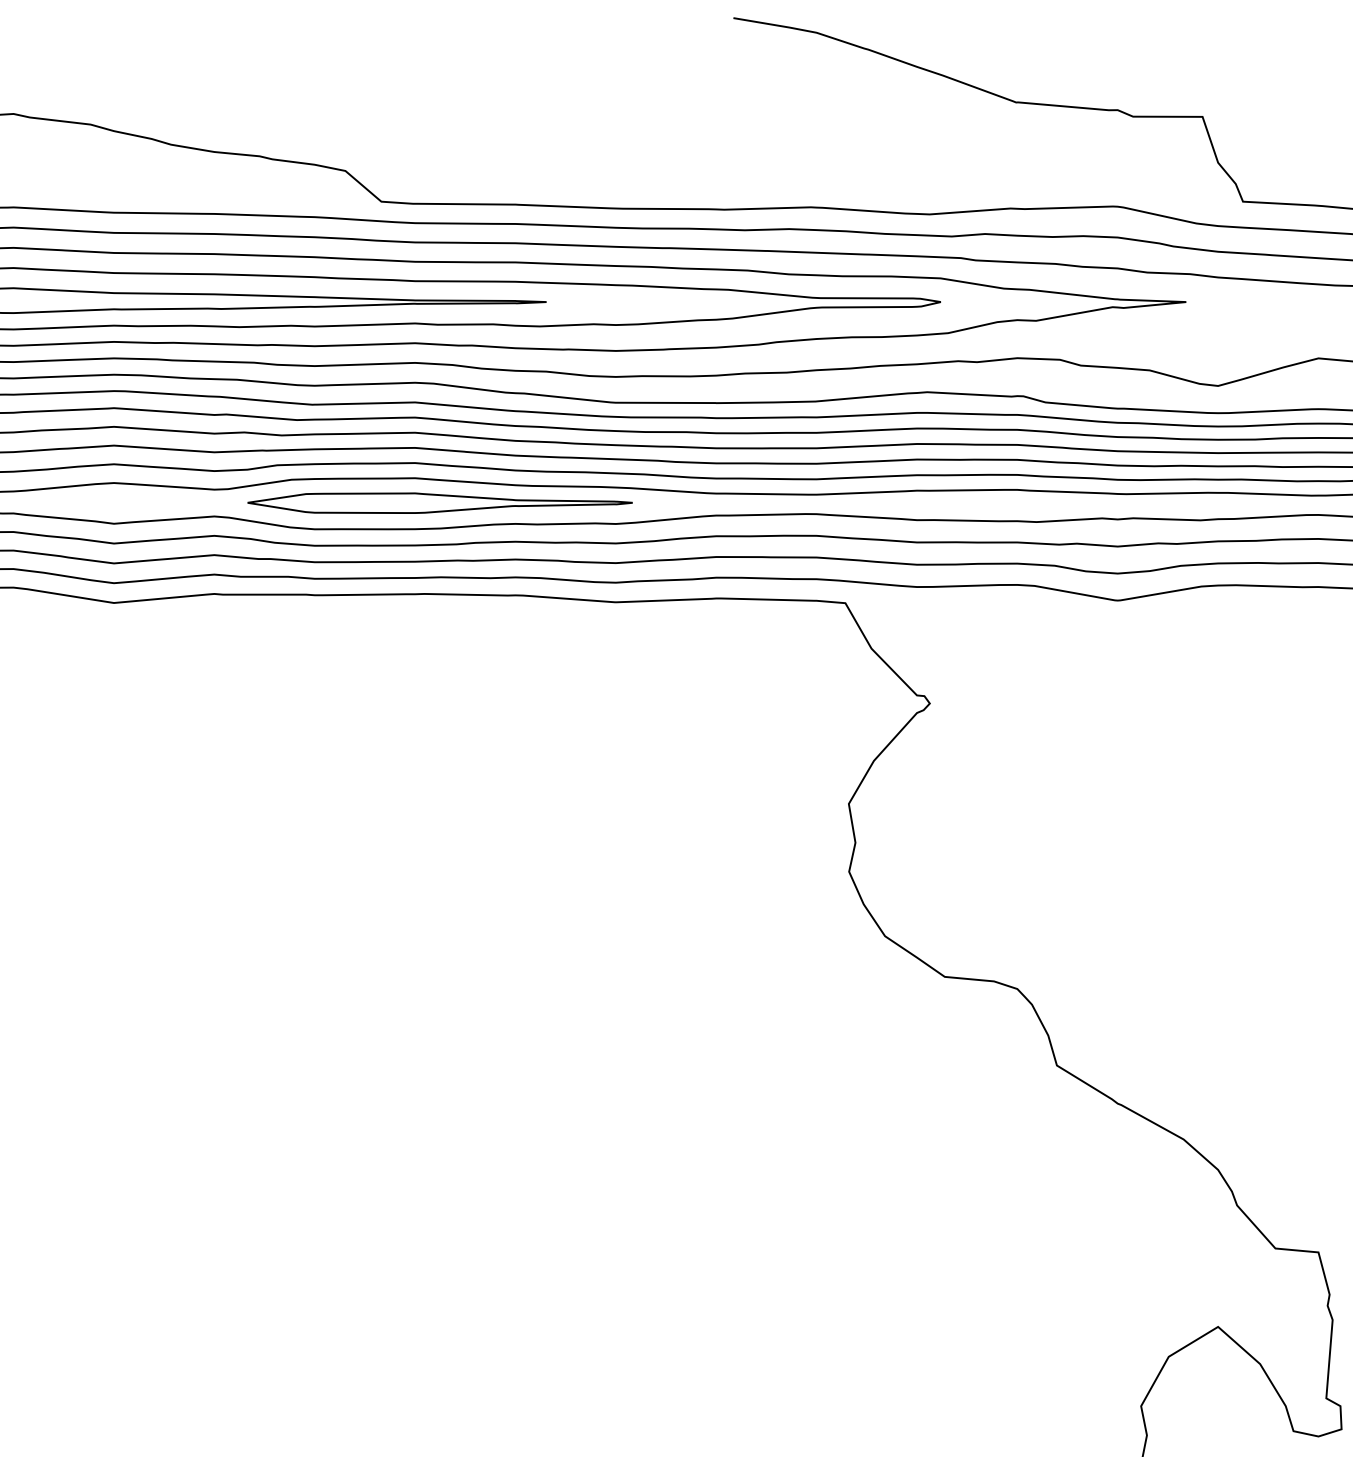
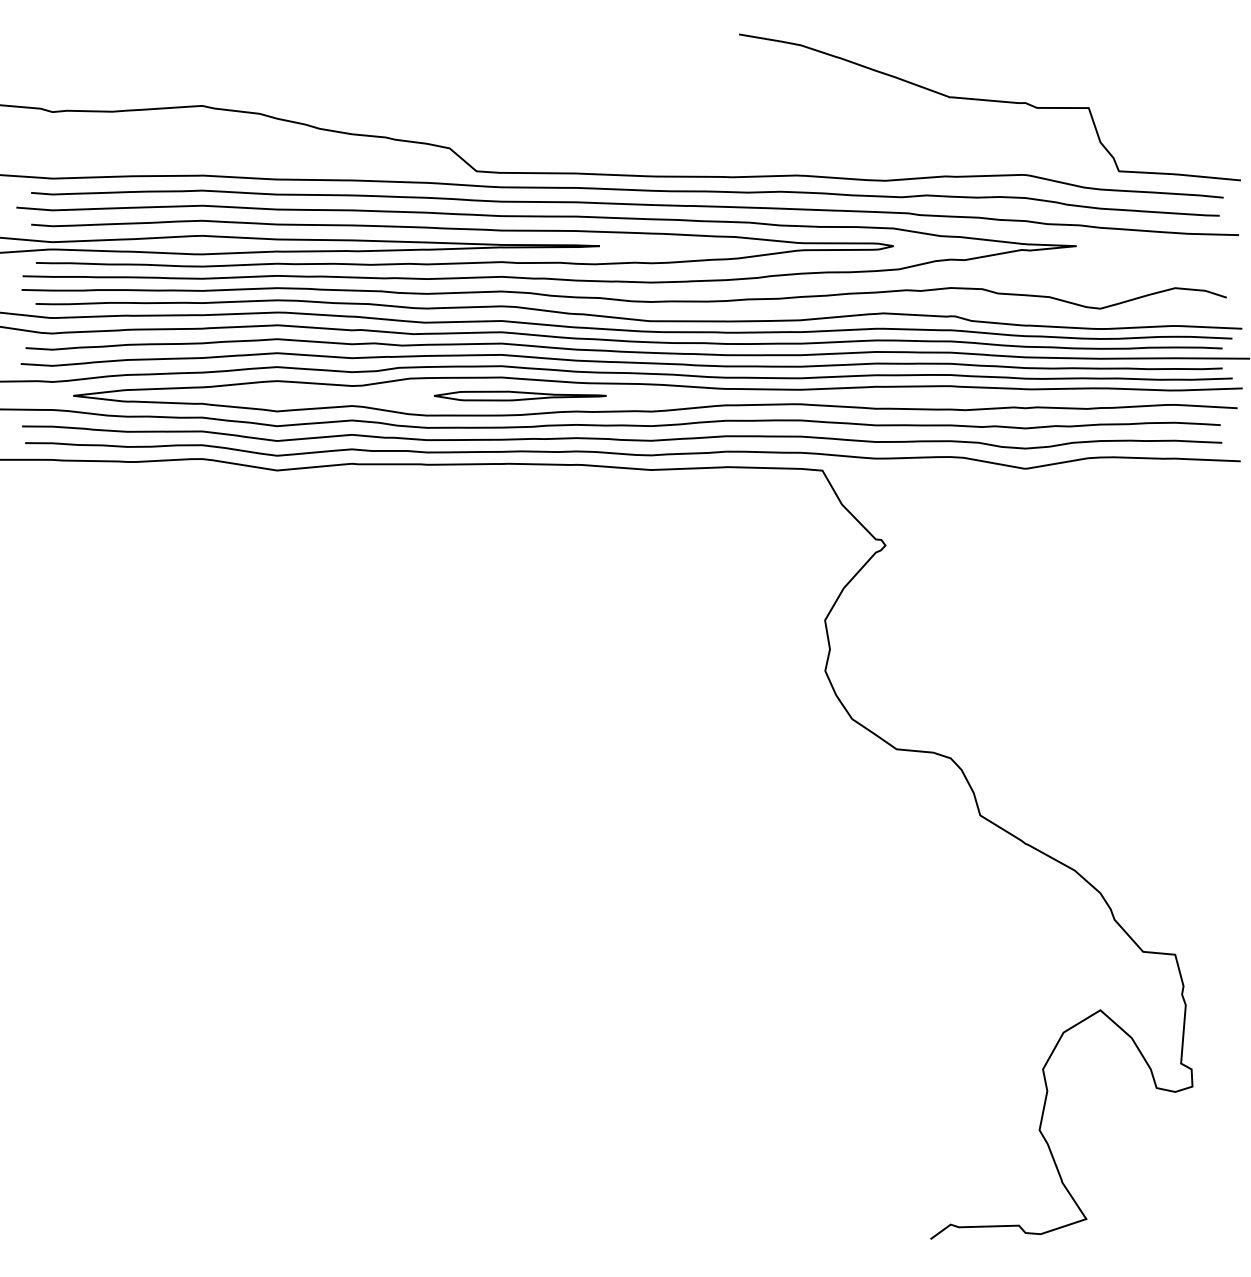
part: (439, 502) -> (519, 395), size x0.6

